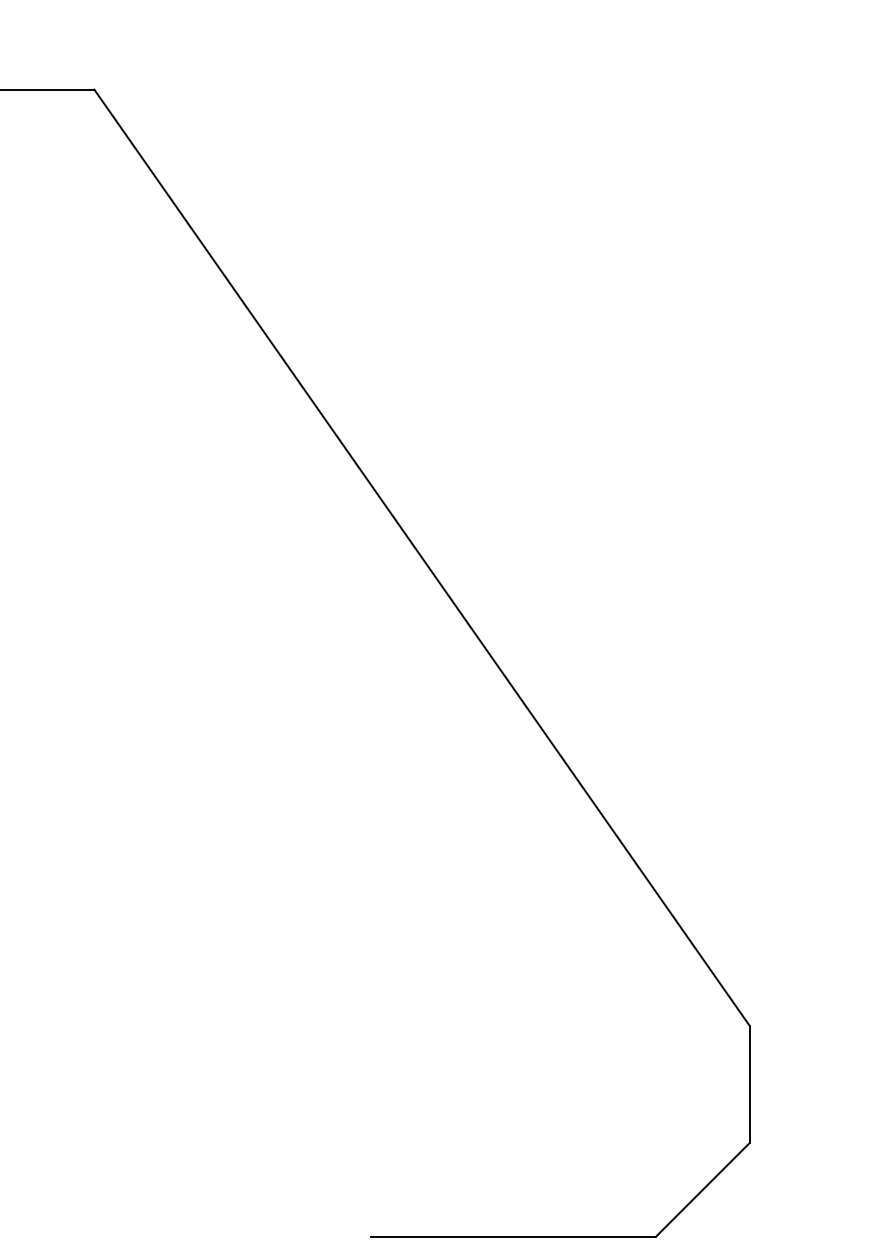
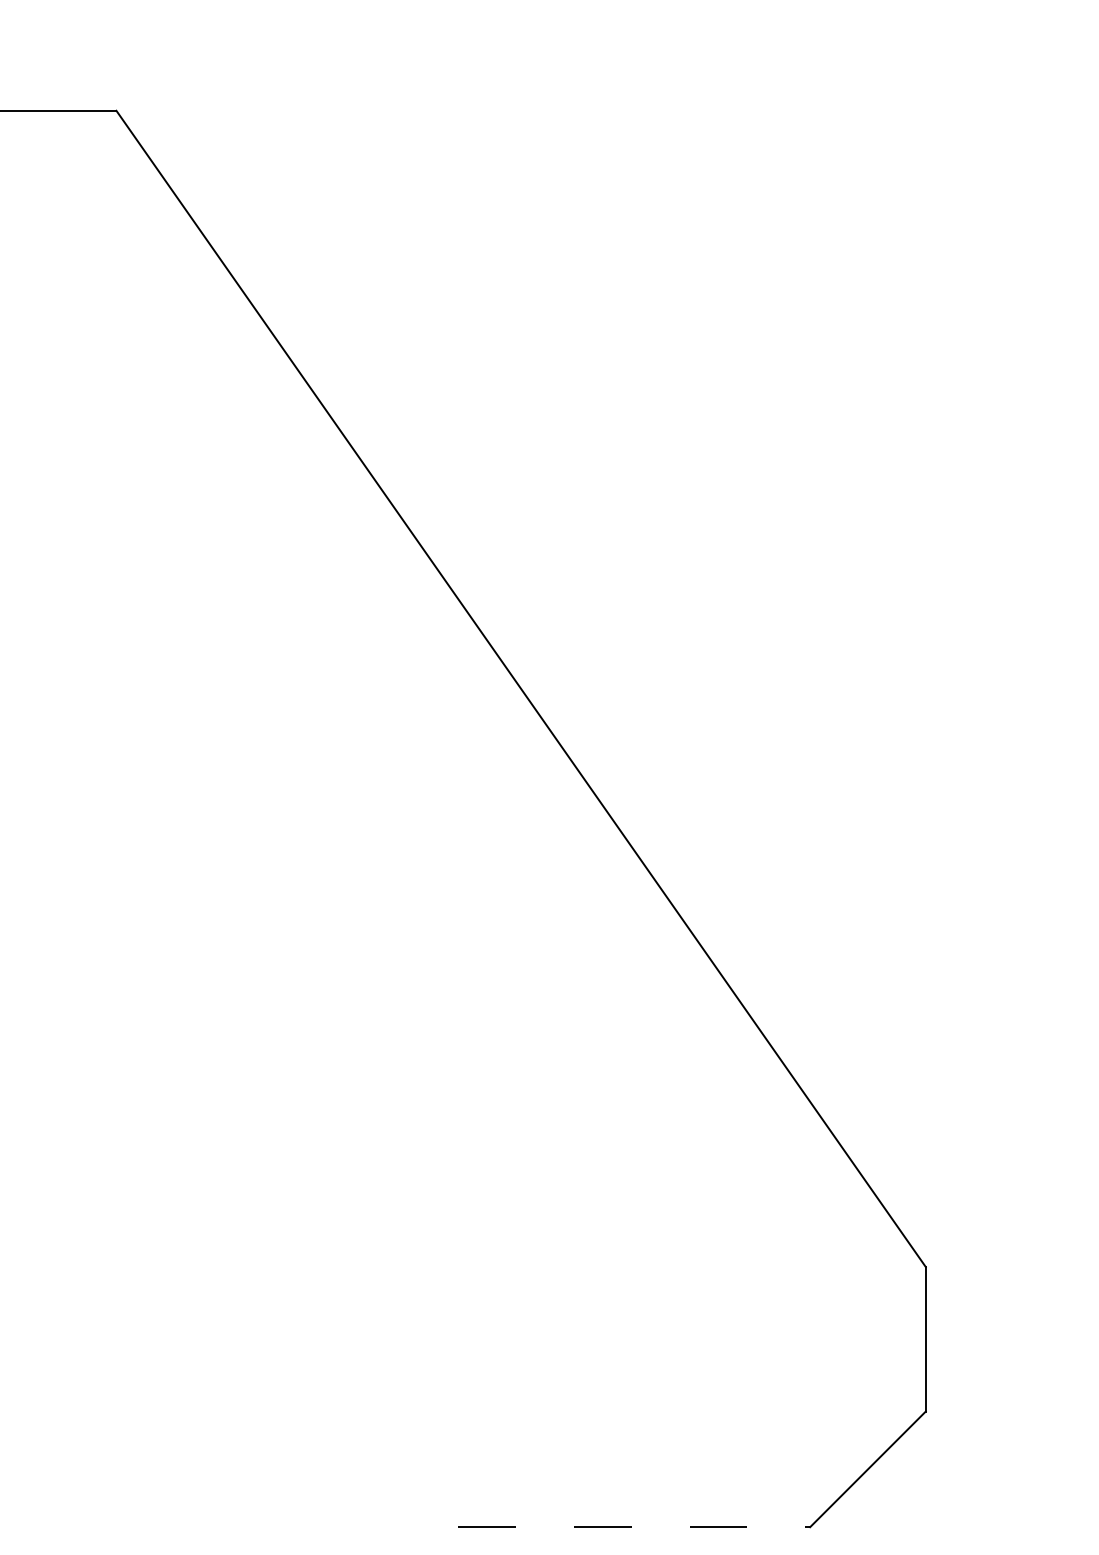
line: (514, 1236) -> (635, 1527), solid -> dashed

